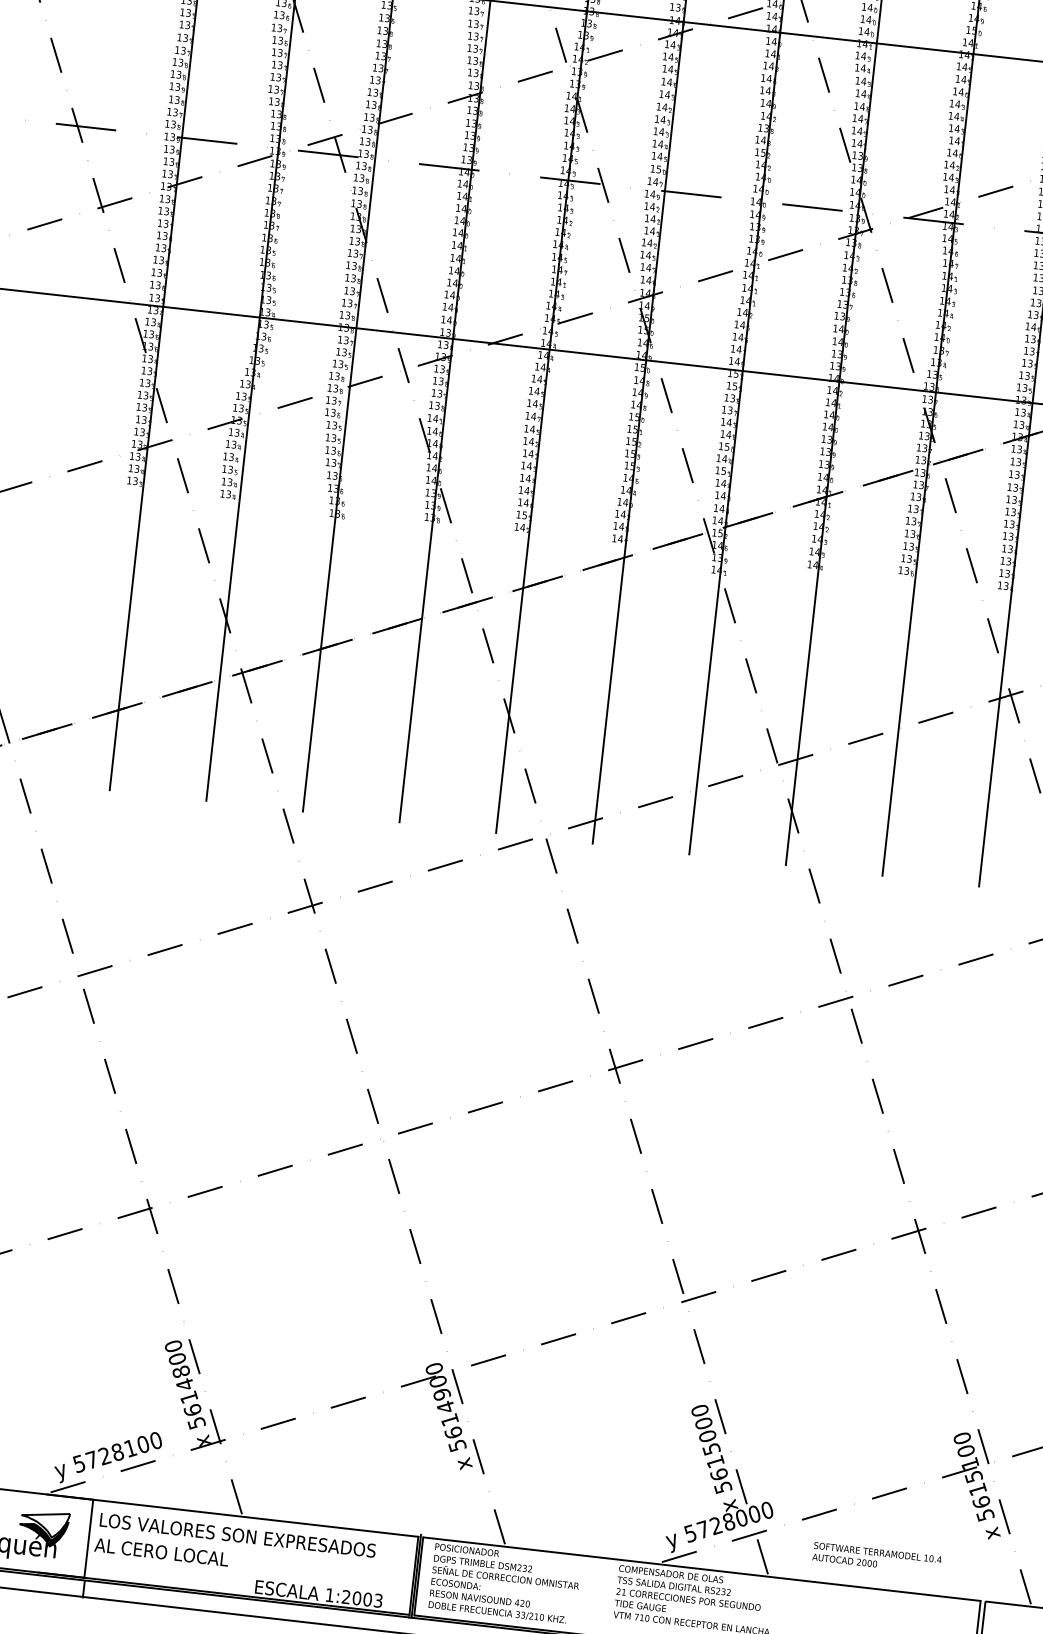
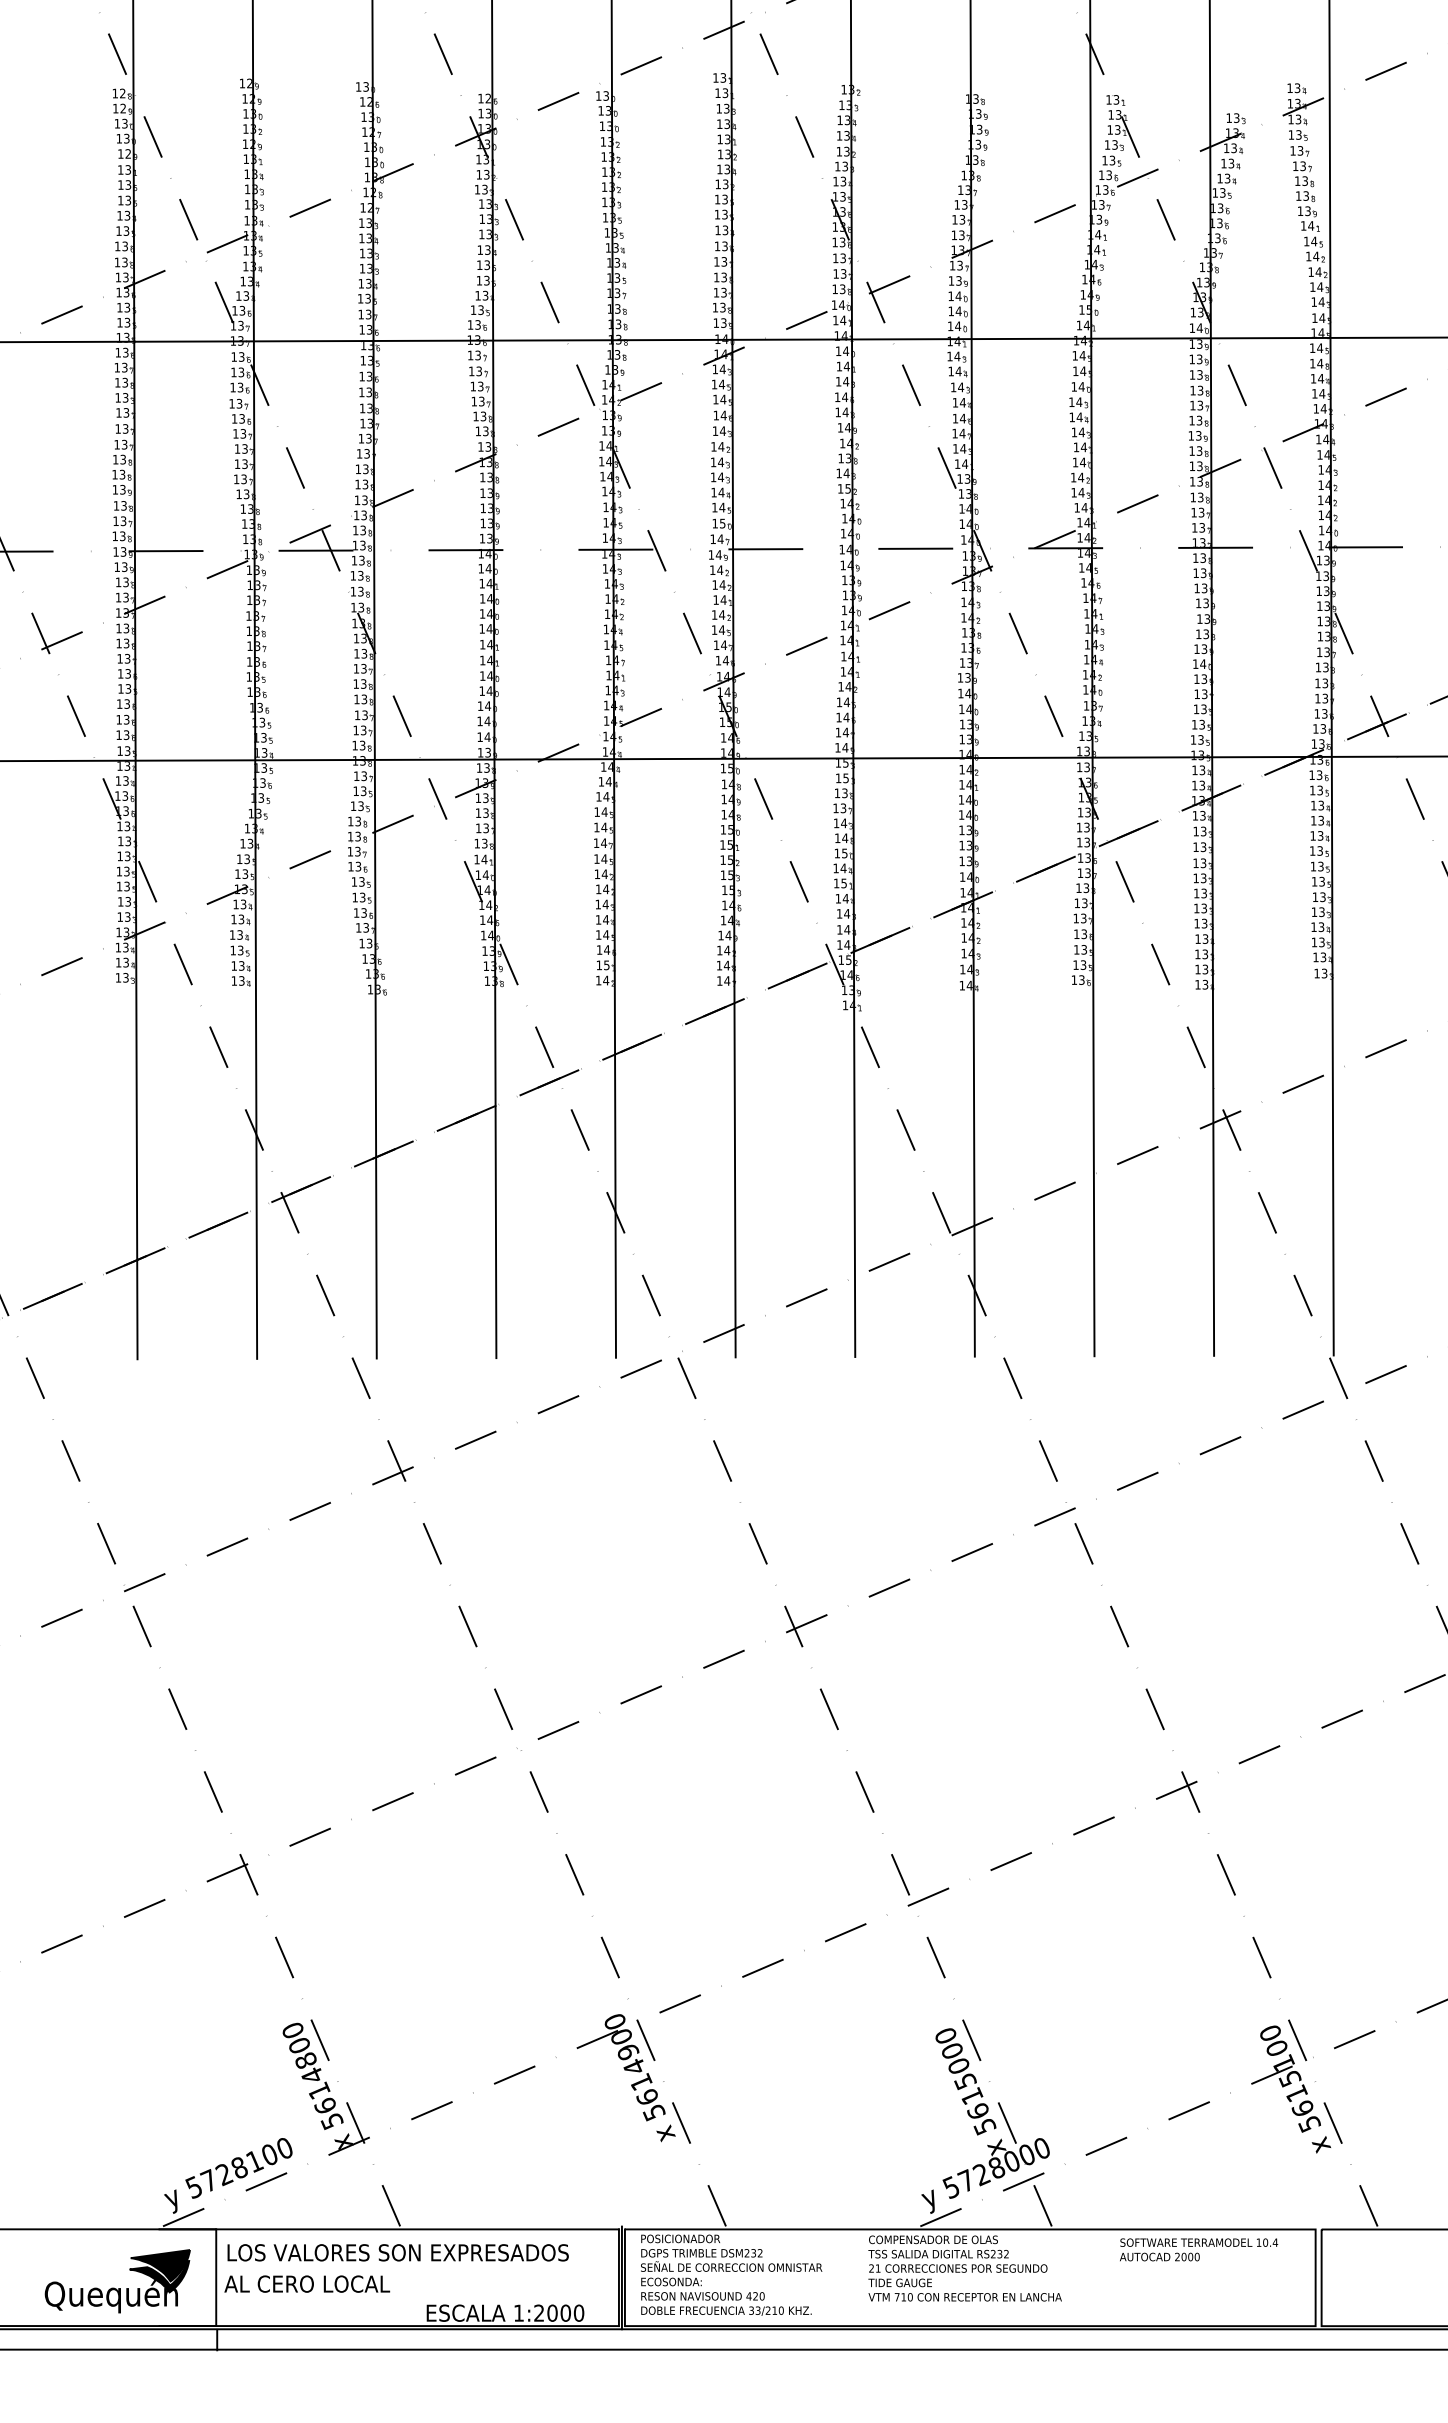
fill: (44, 1523) -> (160, 2265), added
text: (877, 1558) -> (1199, 2249), moved
text: (378, 1600) -> (578, 2312), 1:2003 -> 1:2000

